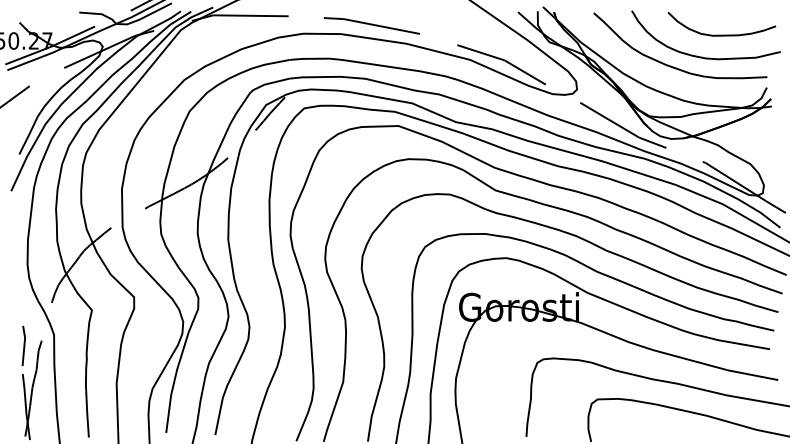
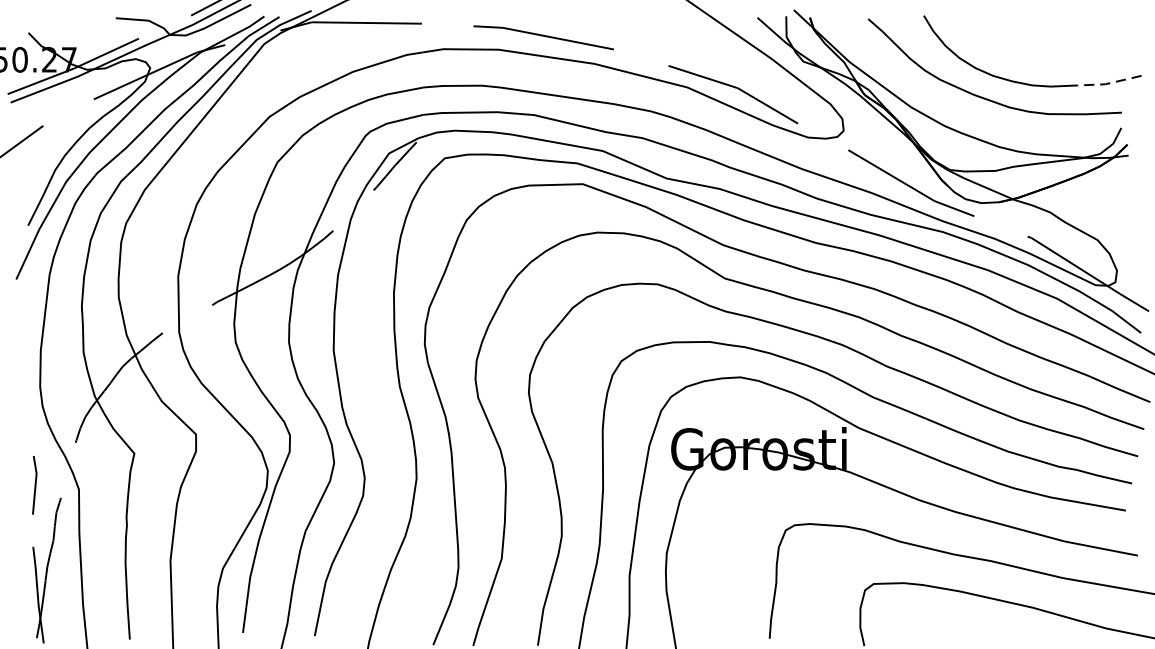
curve: (721, 34) -> (1054, 50), removed
line: (758, 57) -> (1109, 83), solid -> dashed
line: (23, 345) -> (34, 484), moved

